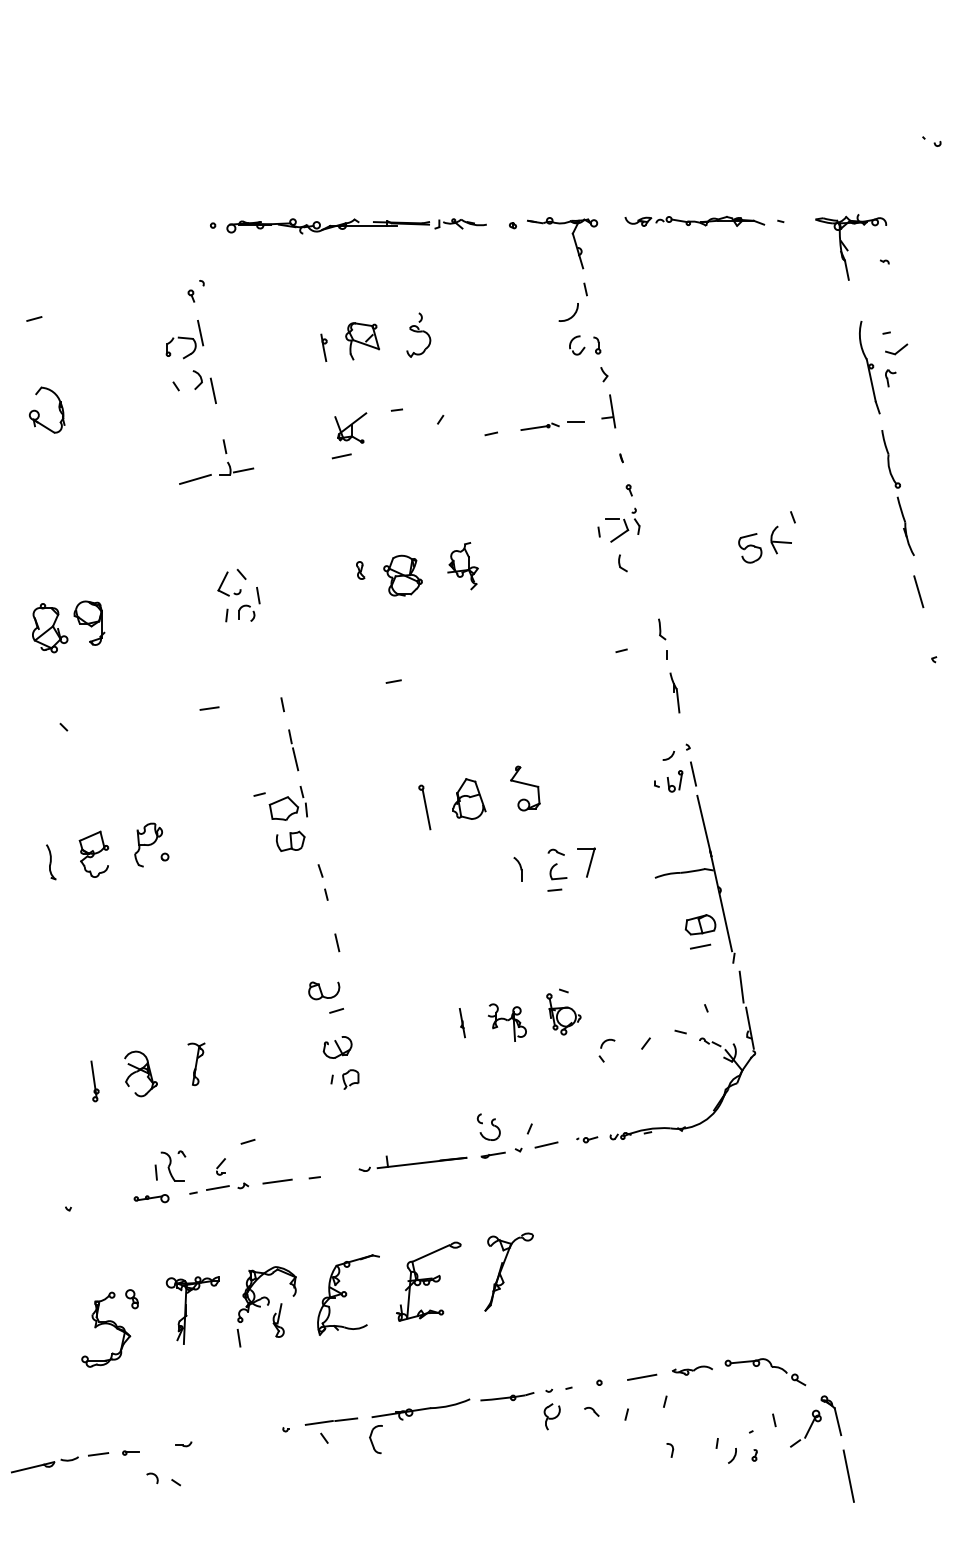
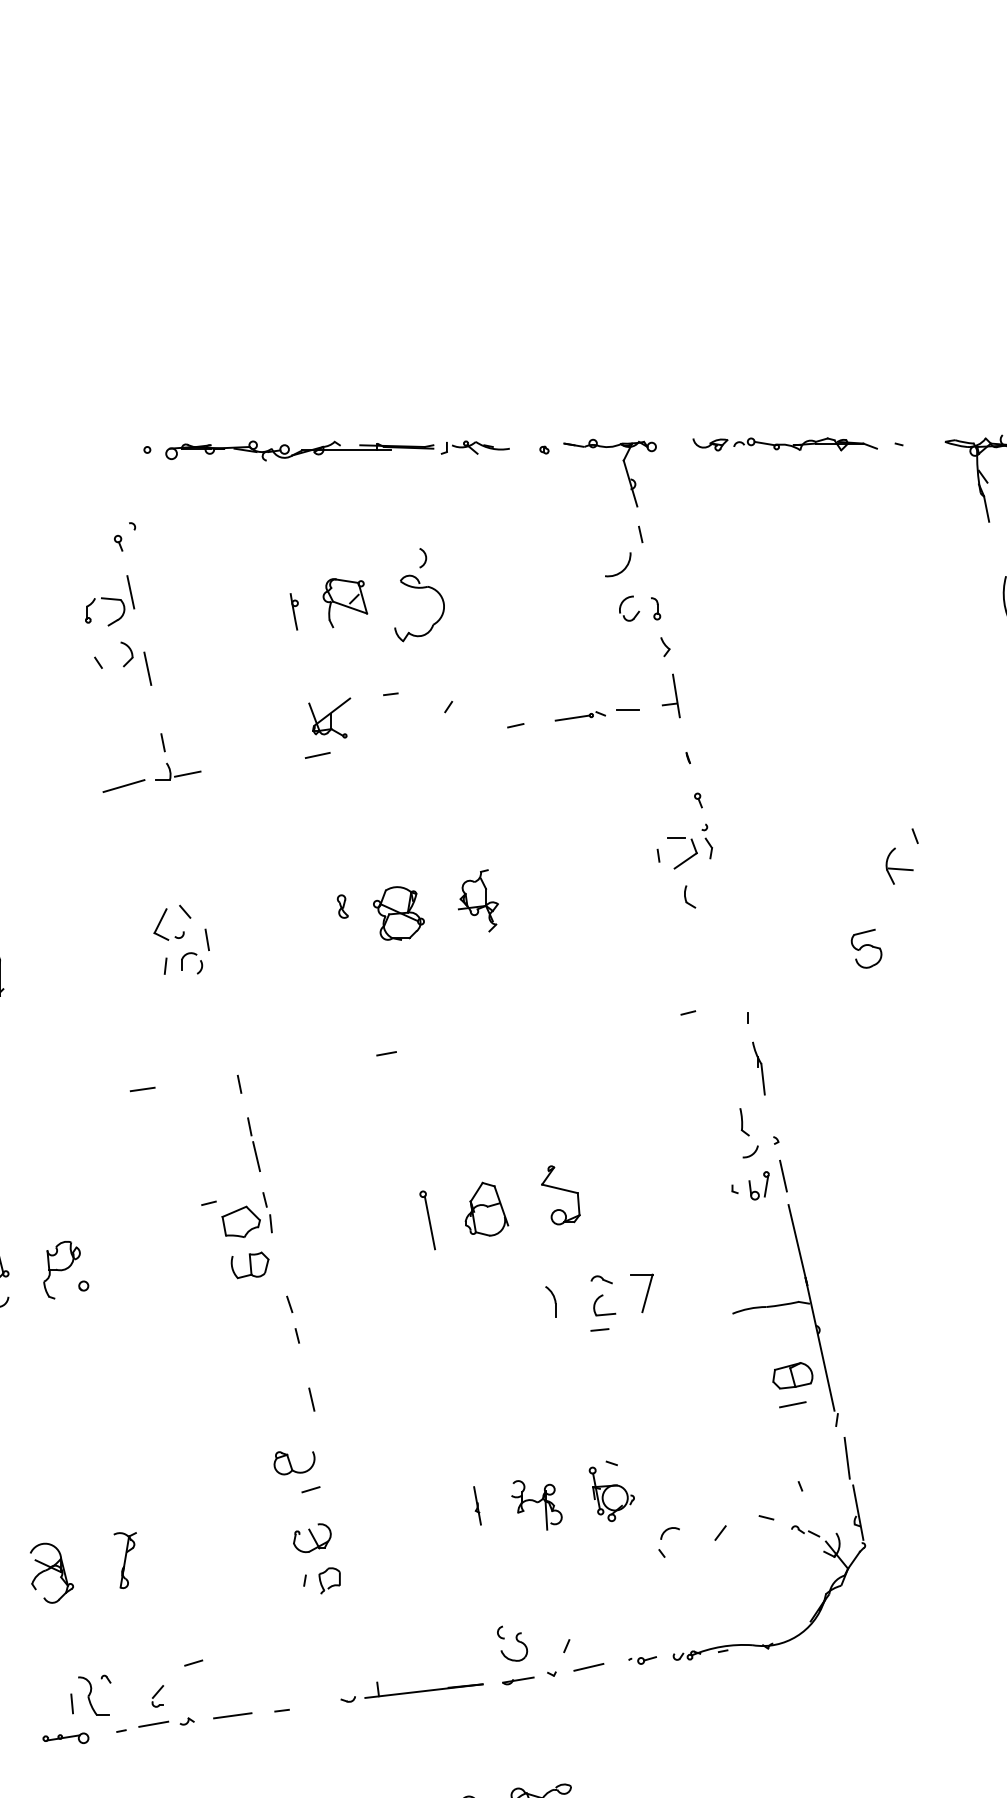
part: (418, 334) -> (419, 594), size x1.6
part: (750, 548) -> (866, 948), moved
part: (662, 629) -> (745, 1122), moved

